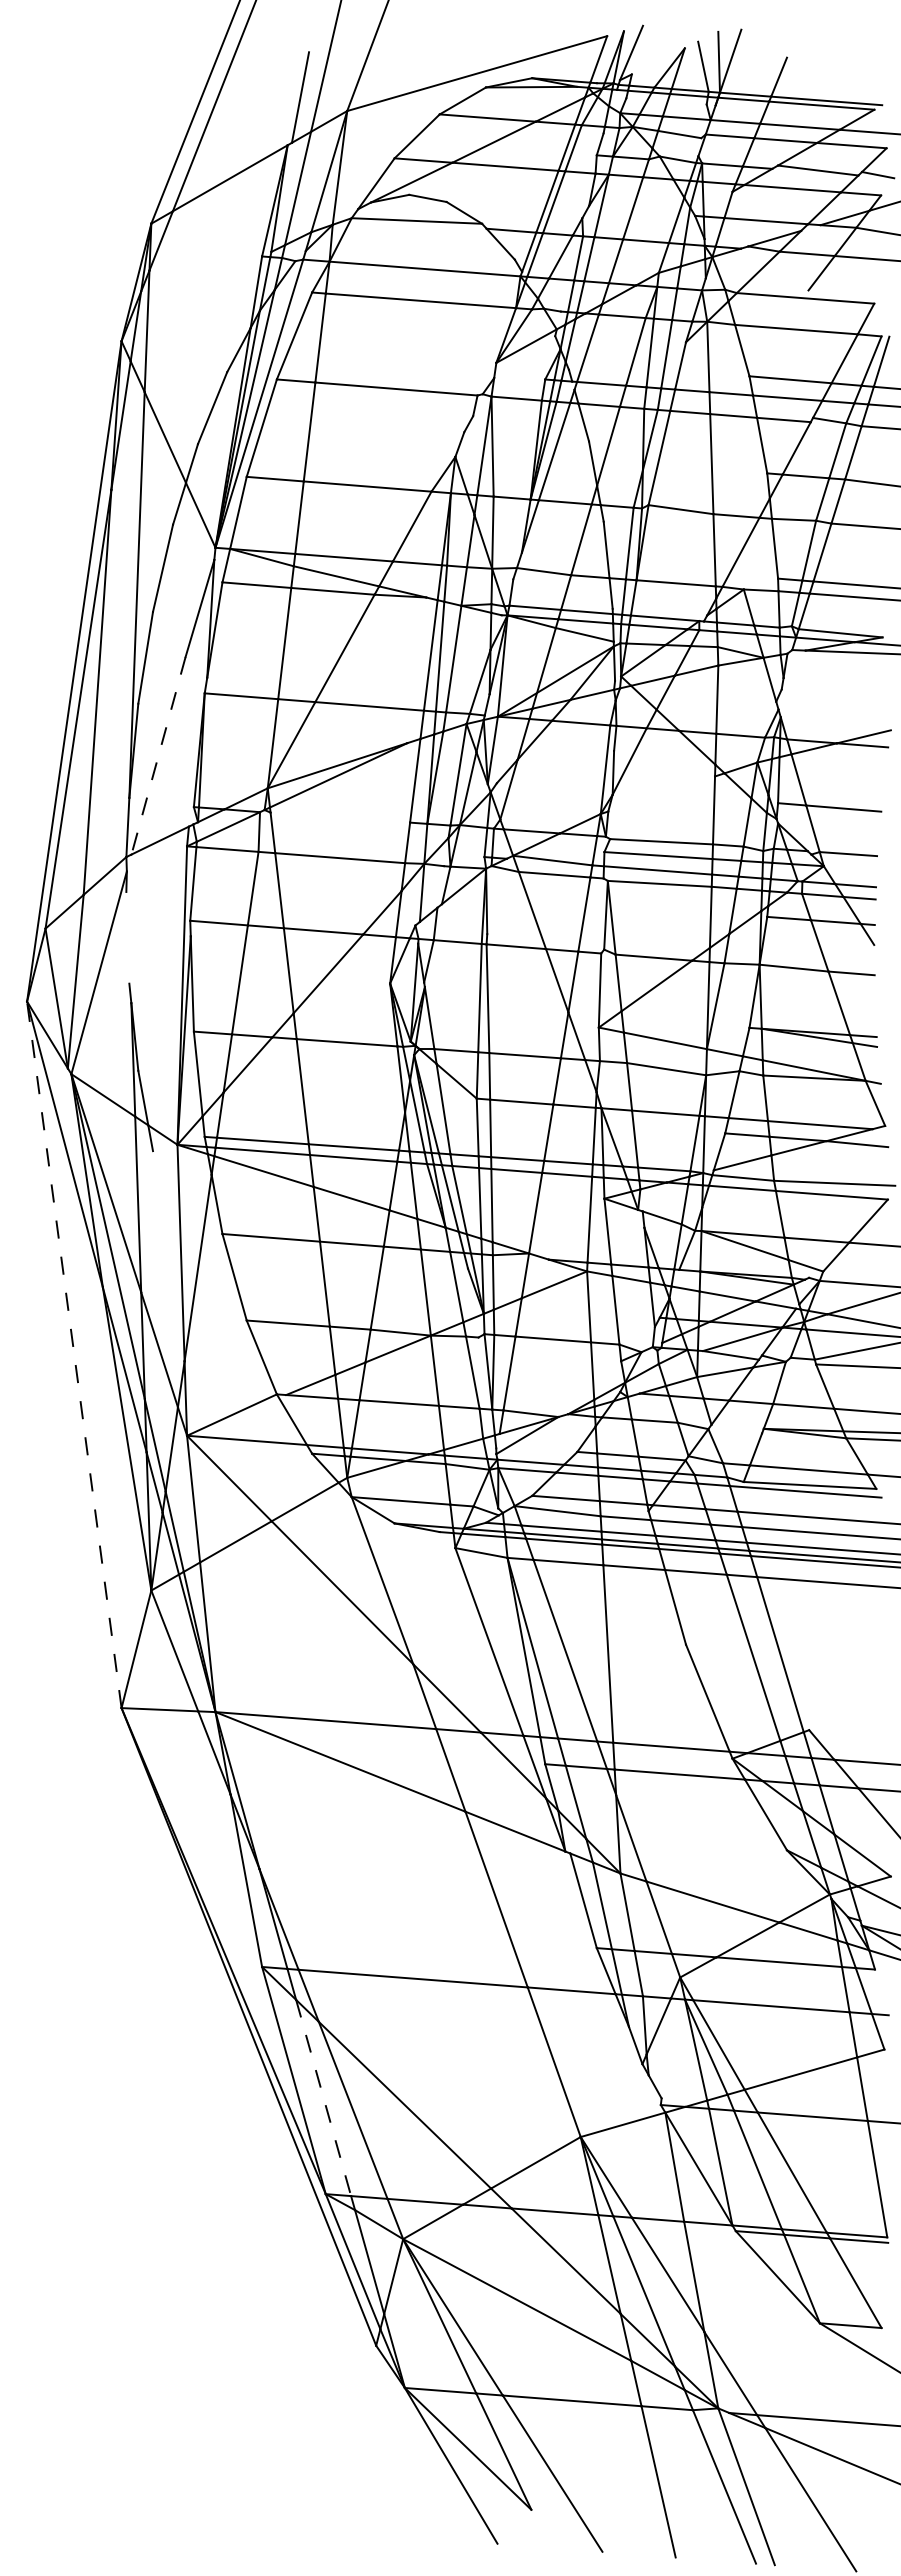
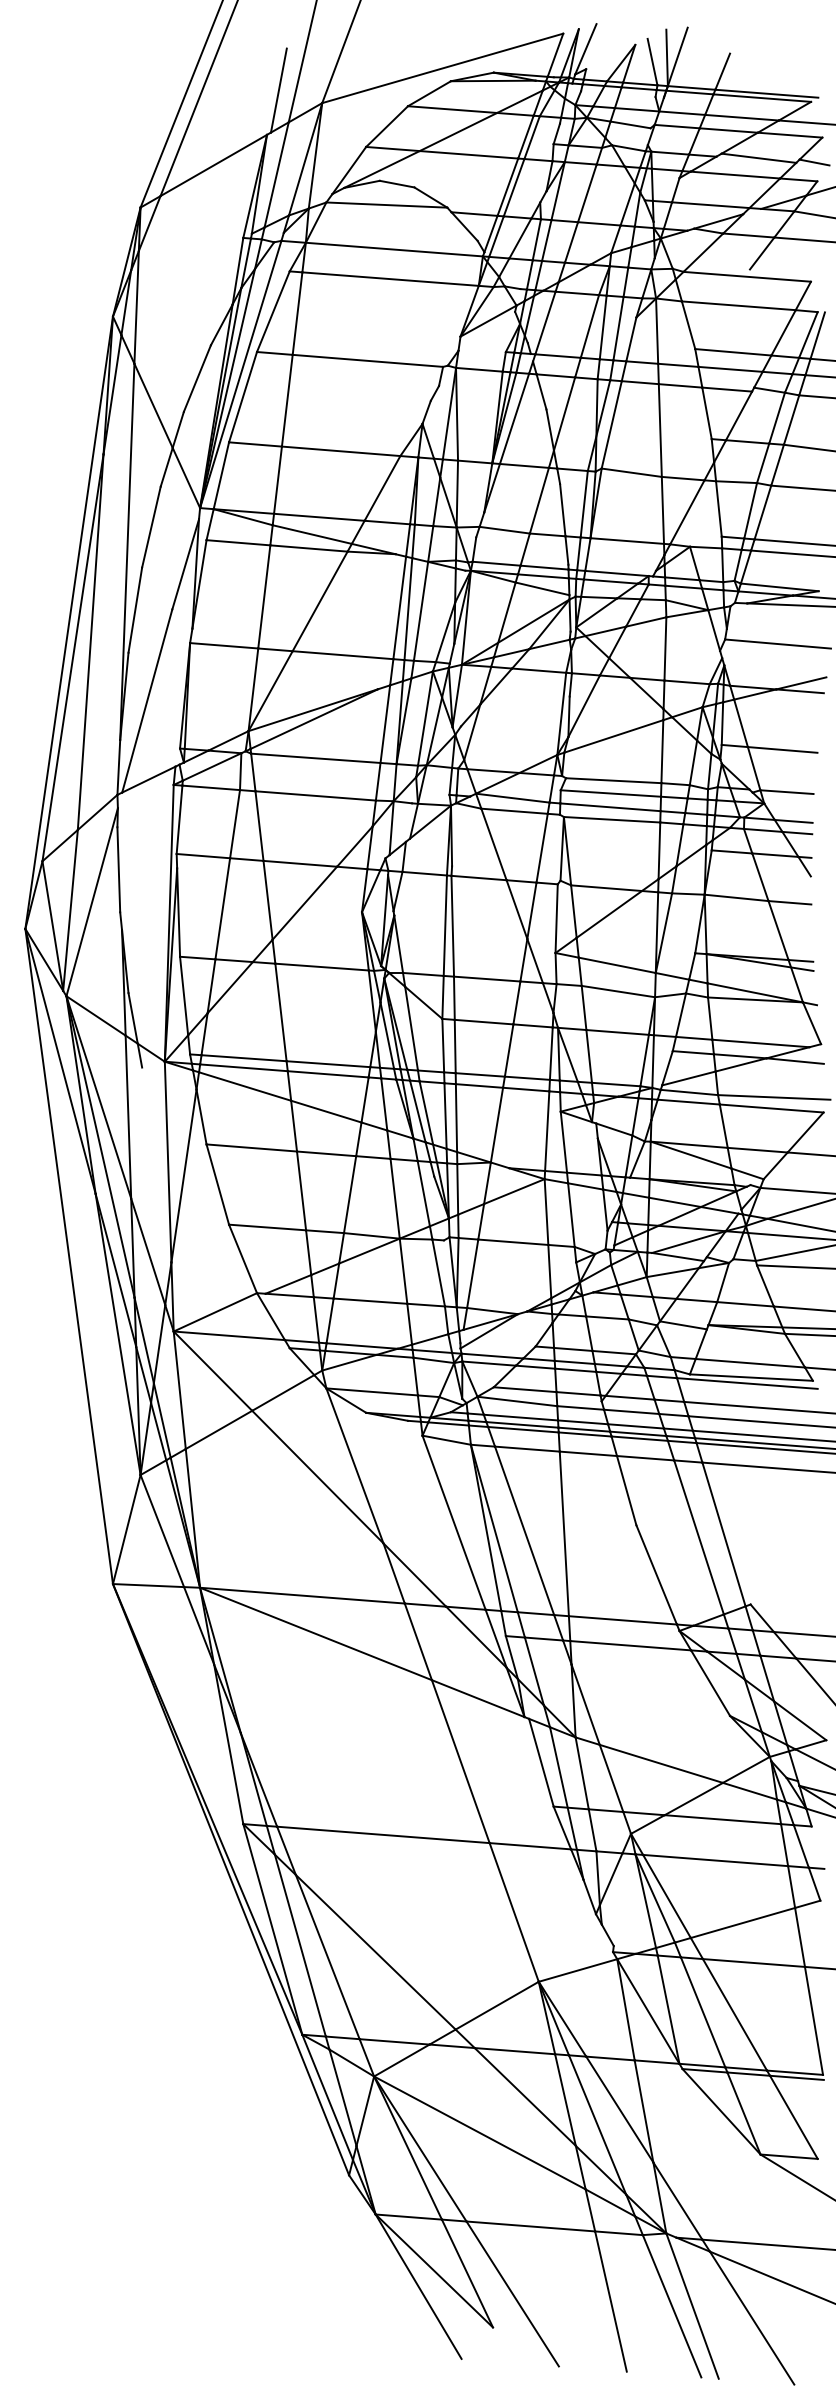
line: (838, 694) -> (777, 644), added
line: (158, 756) -> (147, 701), dashed -> solid
line: (661, 793) -> (613, 735), added
line: (340, 817) -> (315, 758), added
line: (127, 937) -> (118, 869), added
line: (74, 1354) -> (69, 1256), dashed -> solid
line: (736, 1428) -> (683, 1324), added
line: (323, 2097) -> (300, 1945), dashed -> solid

